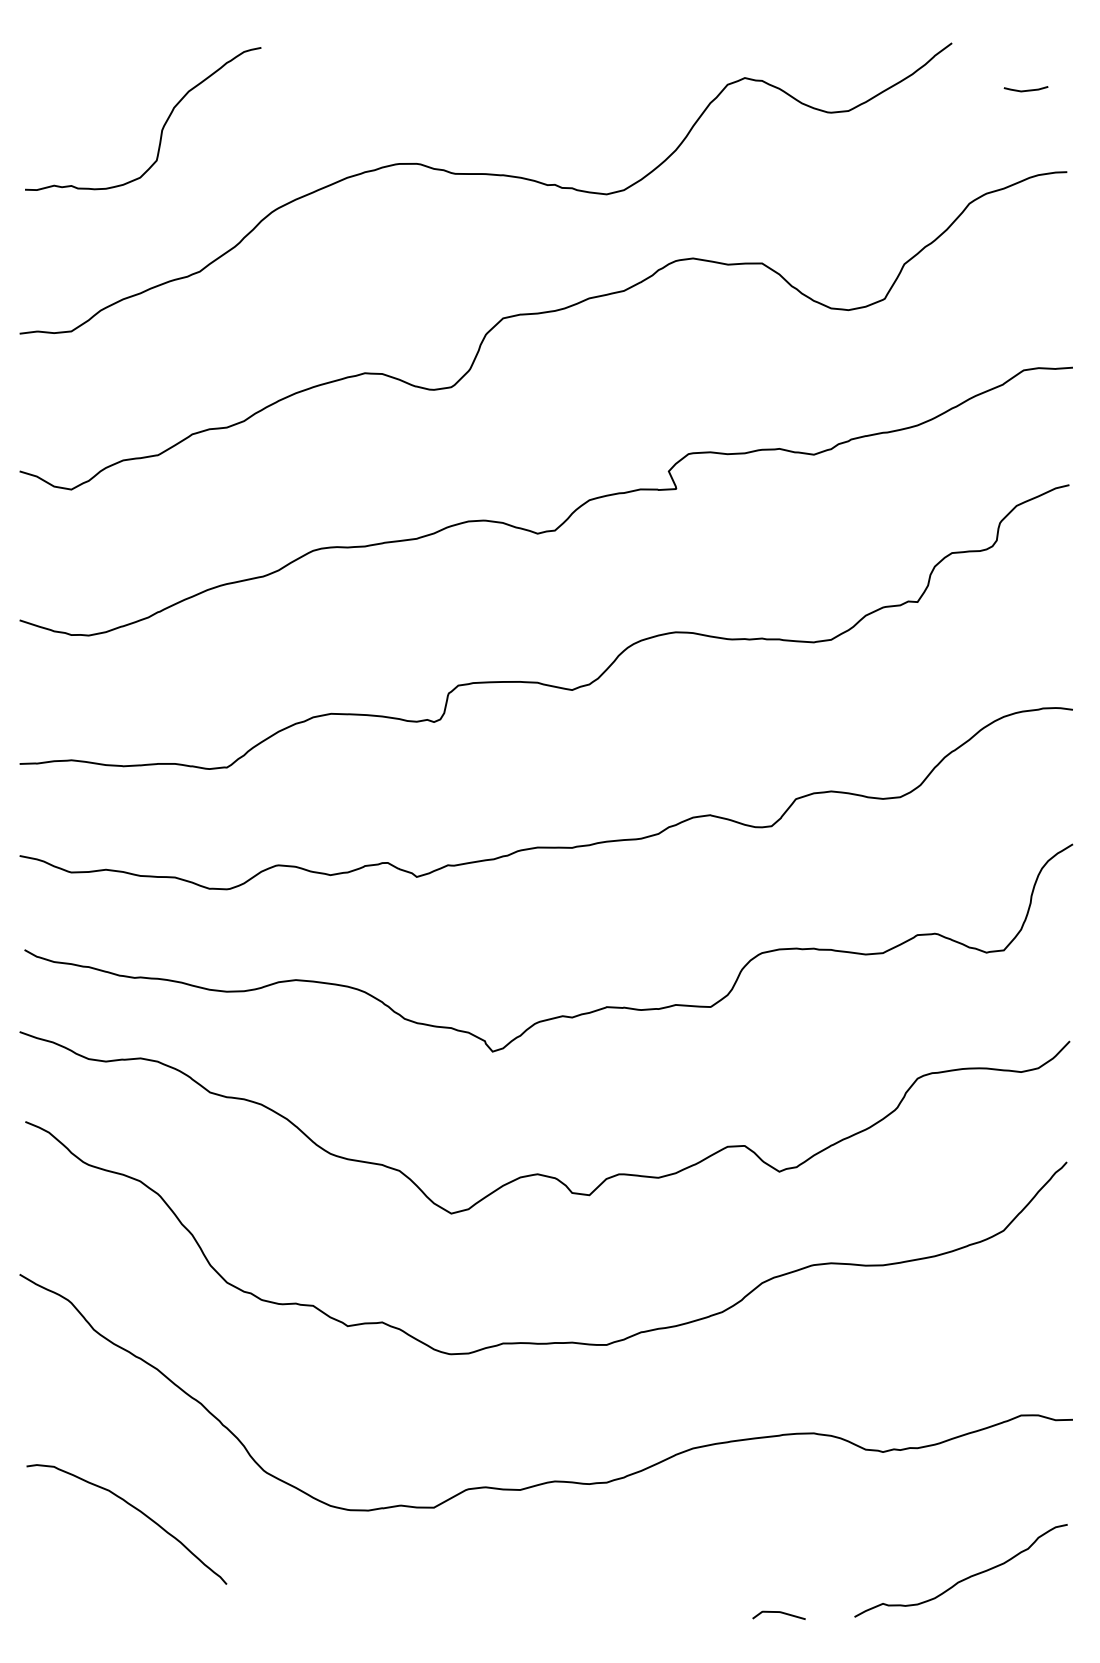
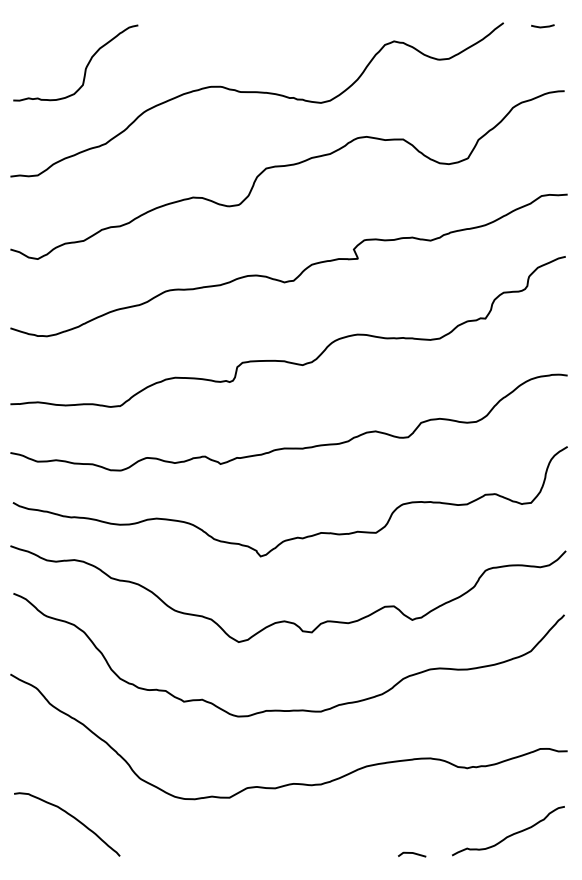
line: (1025, 89) -> (542, 26), moved
curve: (138, 1512) -> (73, 818), moved

